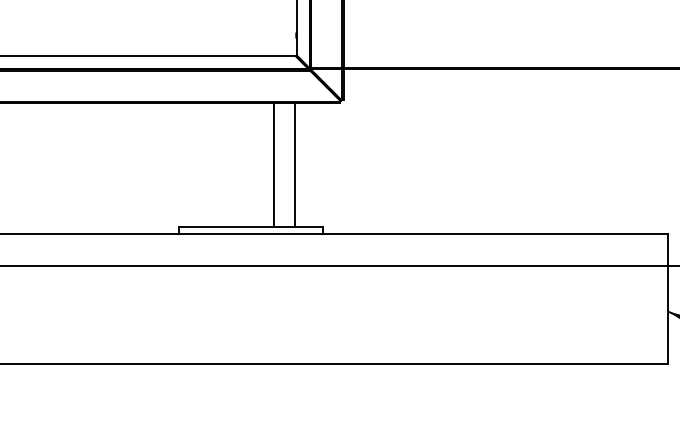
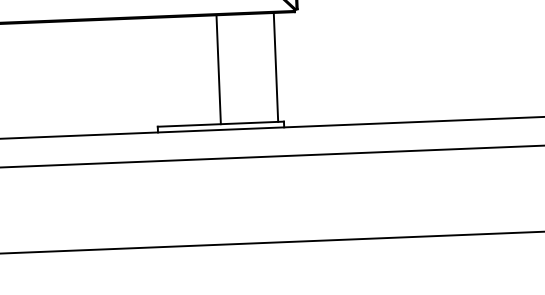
line: (274, 165) -> (219, 70), moved
line: (295, 165) -> (276, 67), moved

